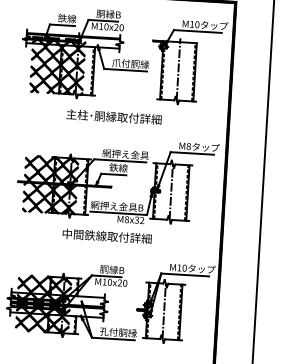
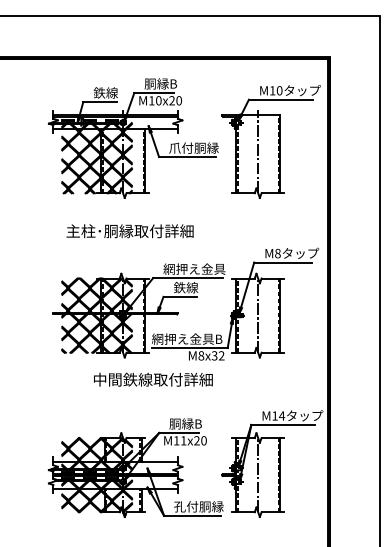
text: (113, 117) -> (129, 231), moved
text: (107, 236) -> (153, 379), moved
text: (185, 267) -> (282, 415), M10 -> M14
text: (109, 282) -> (183, 440), M10x20 -> M11x20

